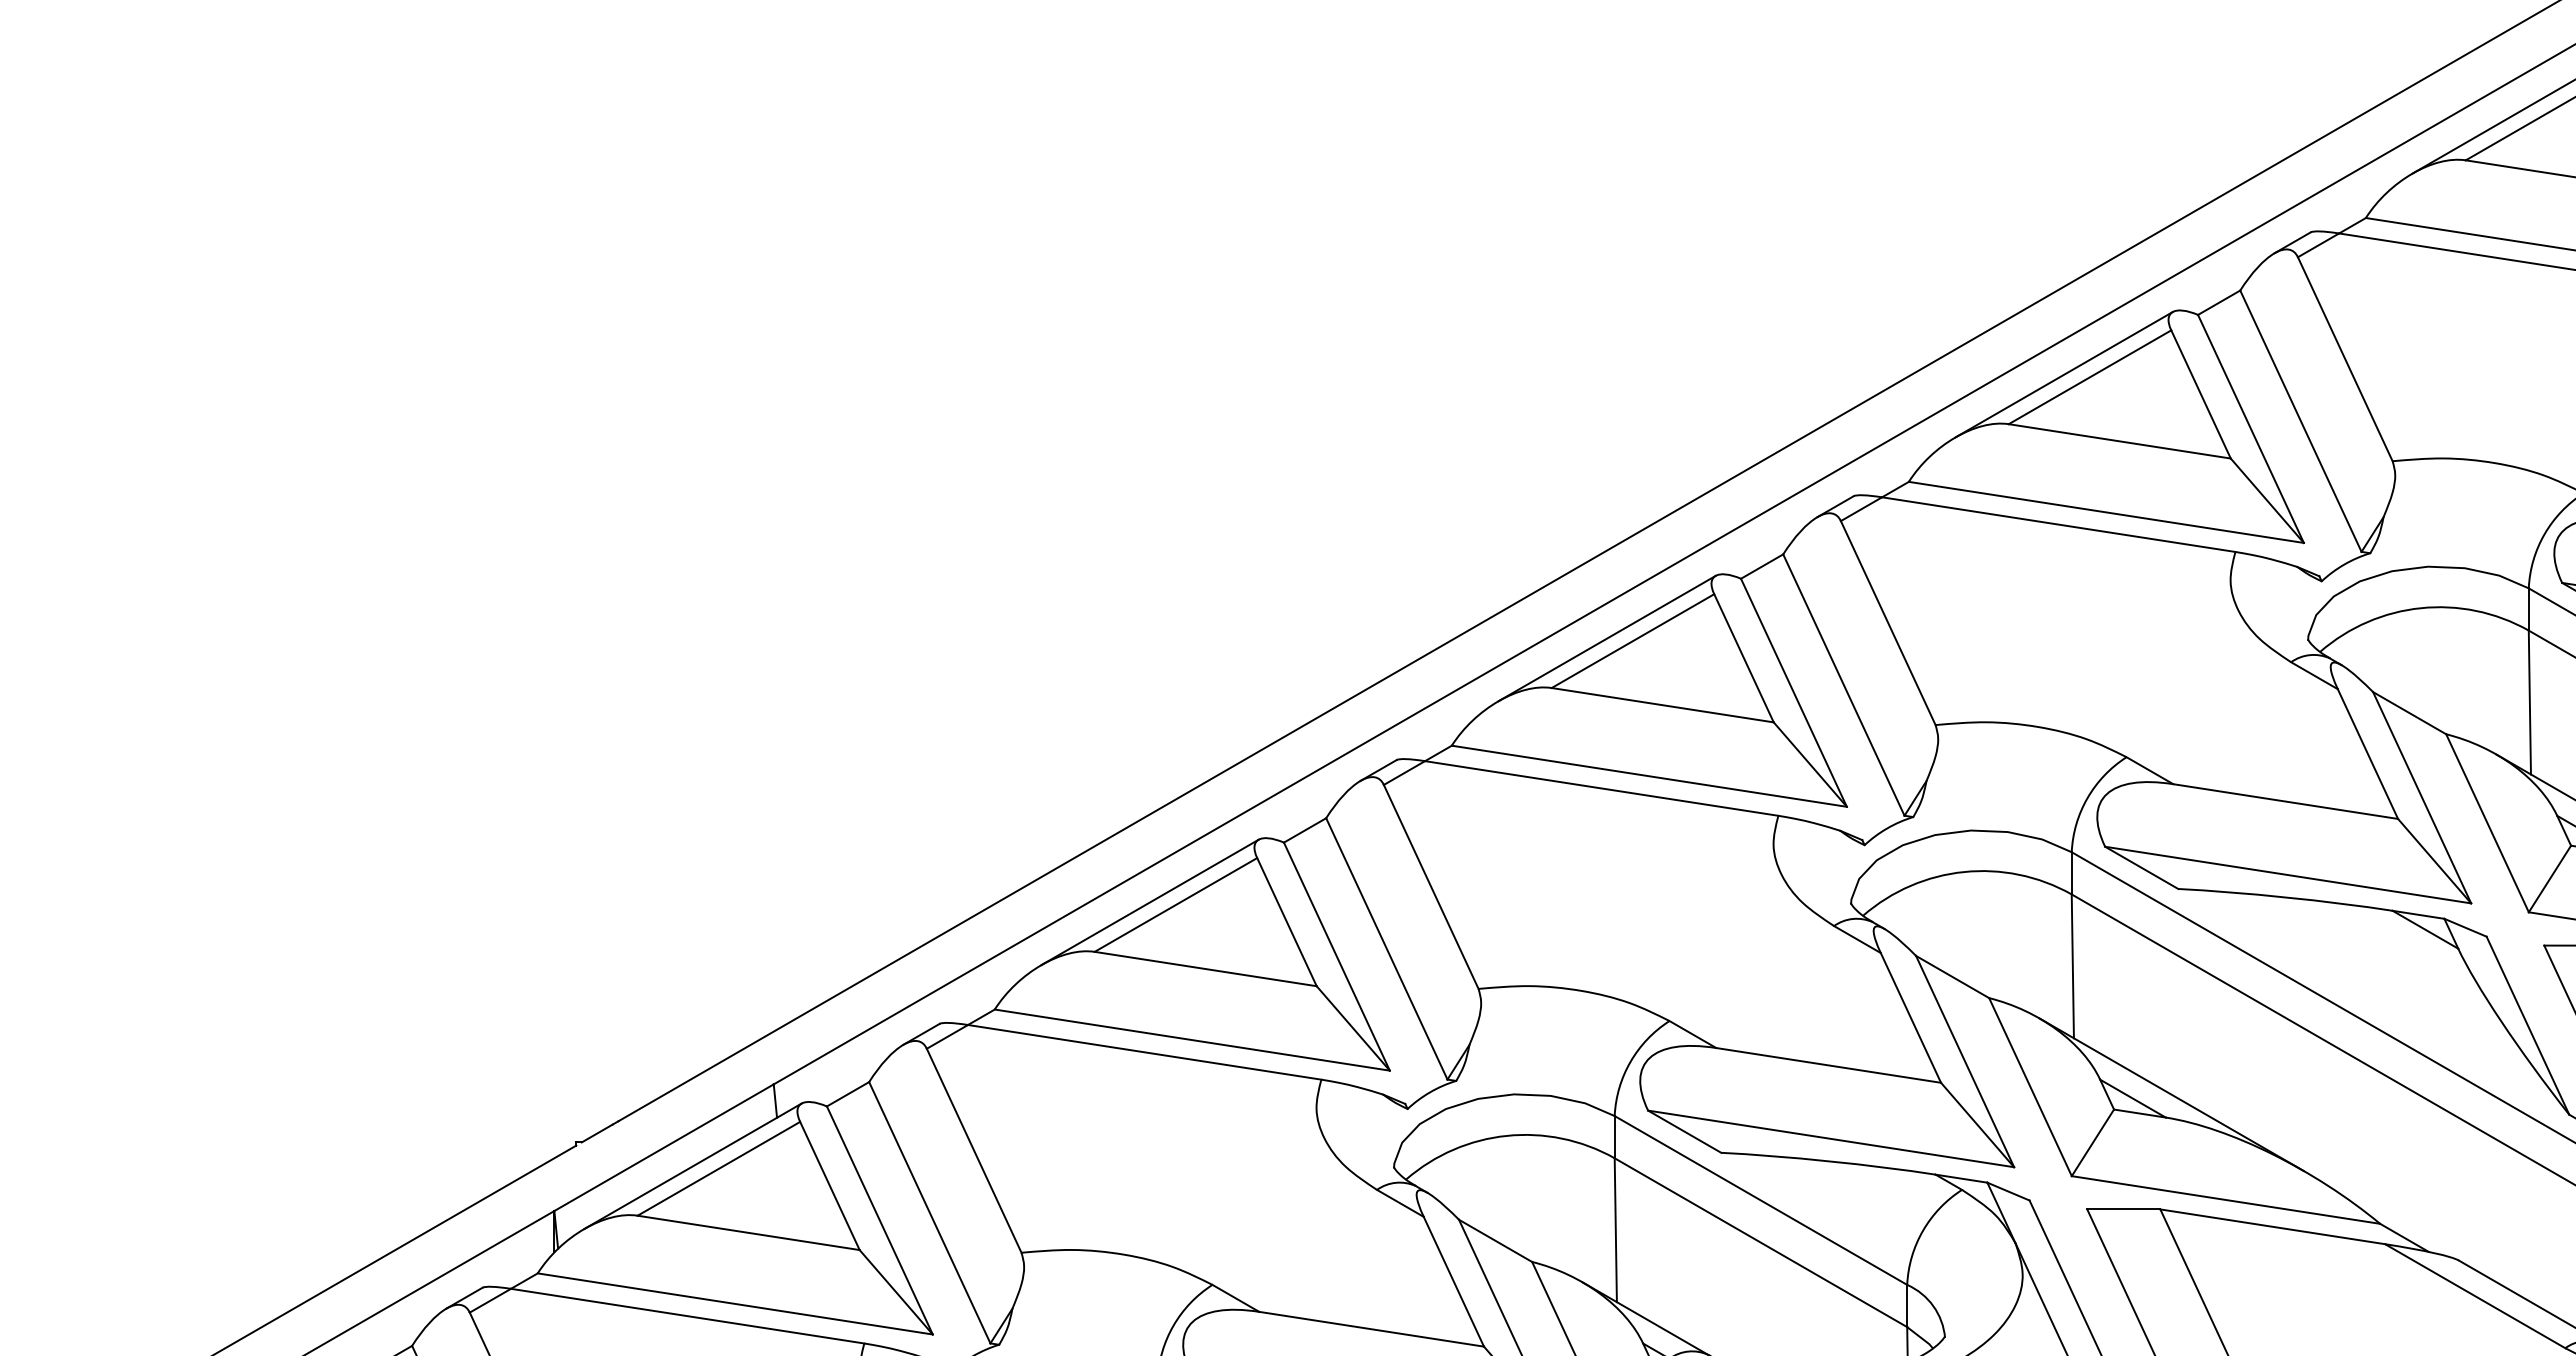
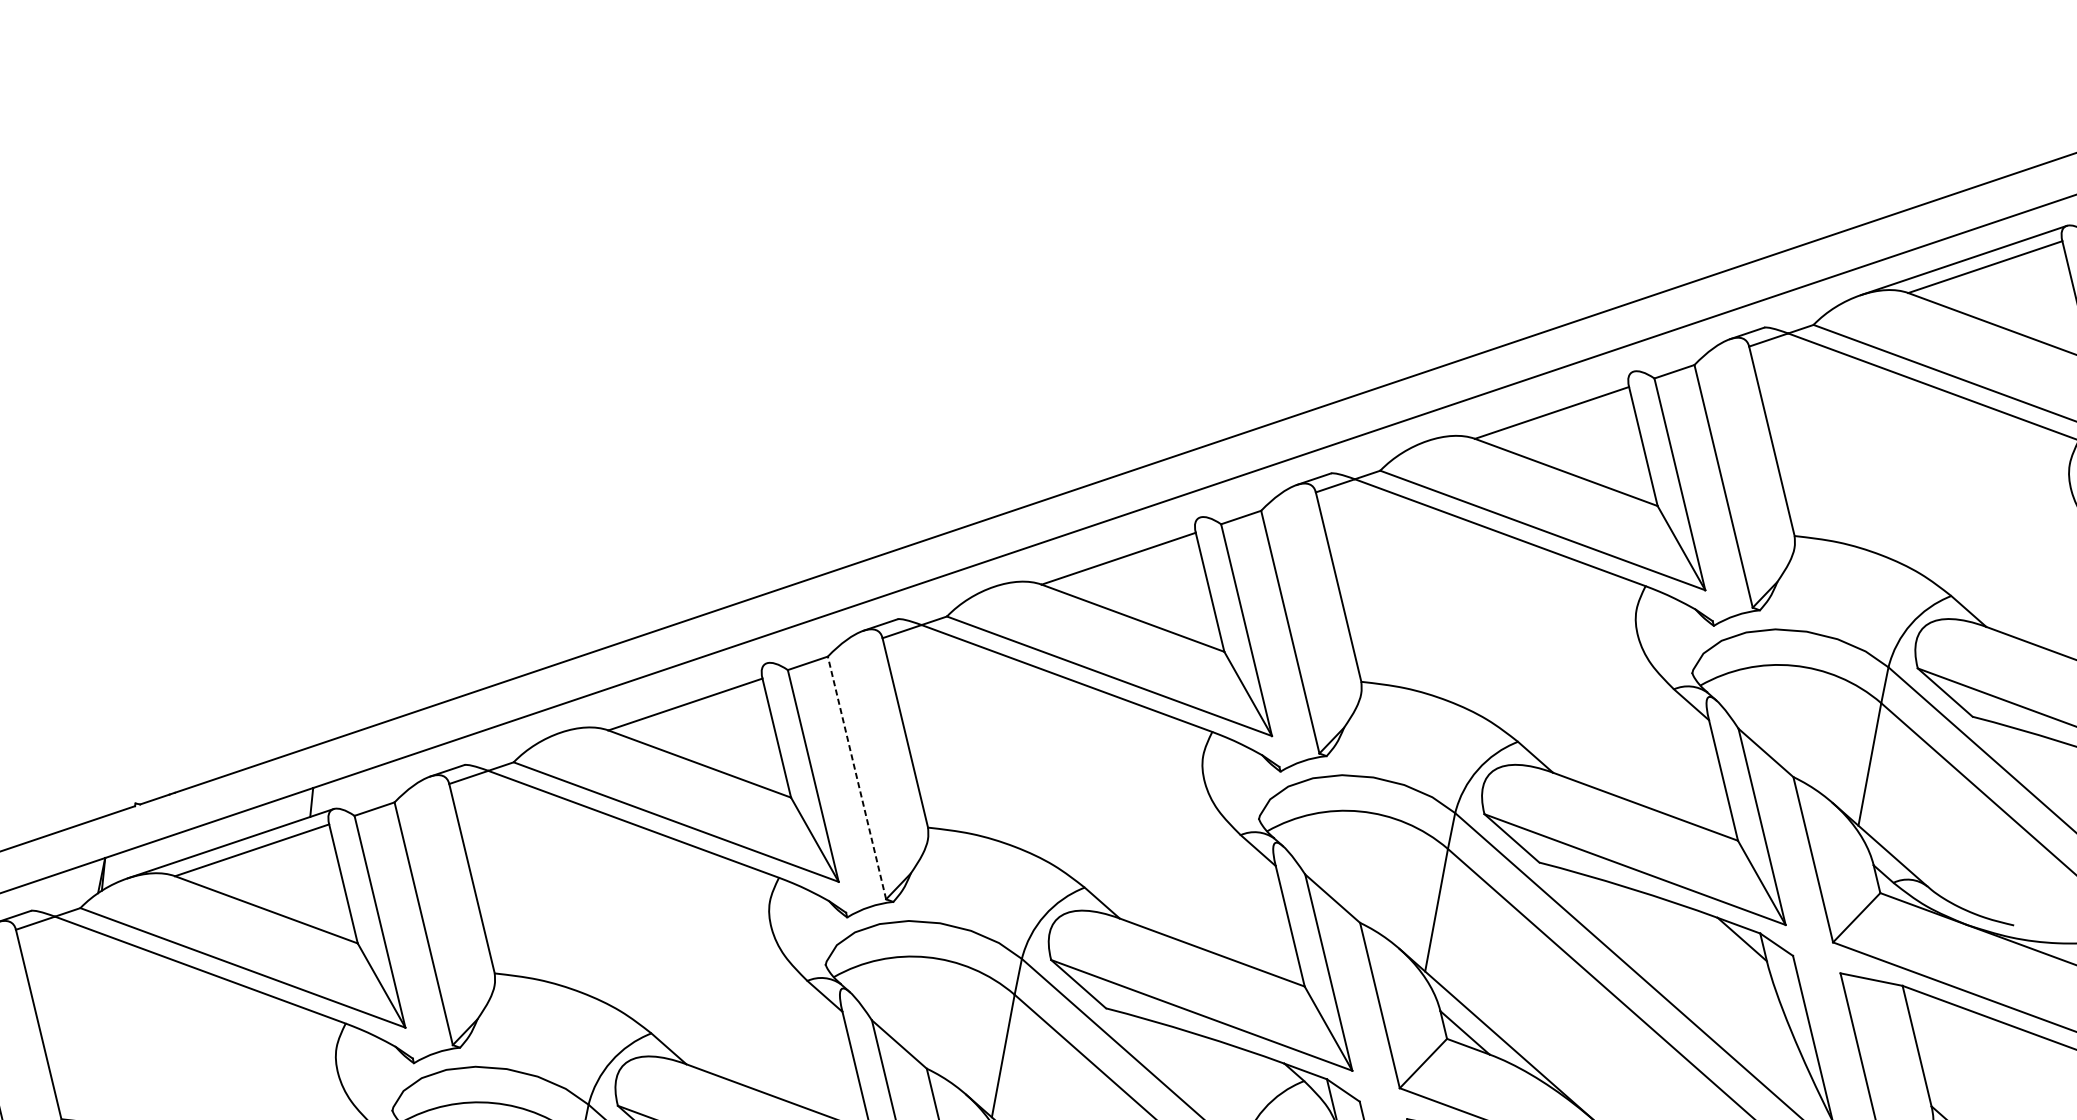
line: (2063, 374) -> (1529, 406), removed
line: (1606, 638) -> (1096, 551), removed
line: (1149, 902) -> (663, 697), removed
line: (1386, 948) -> (856, 777), solid -> dashed

